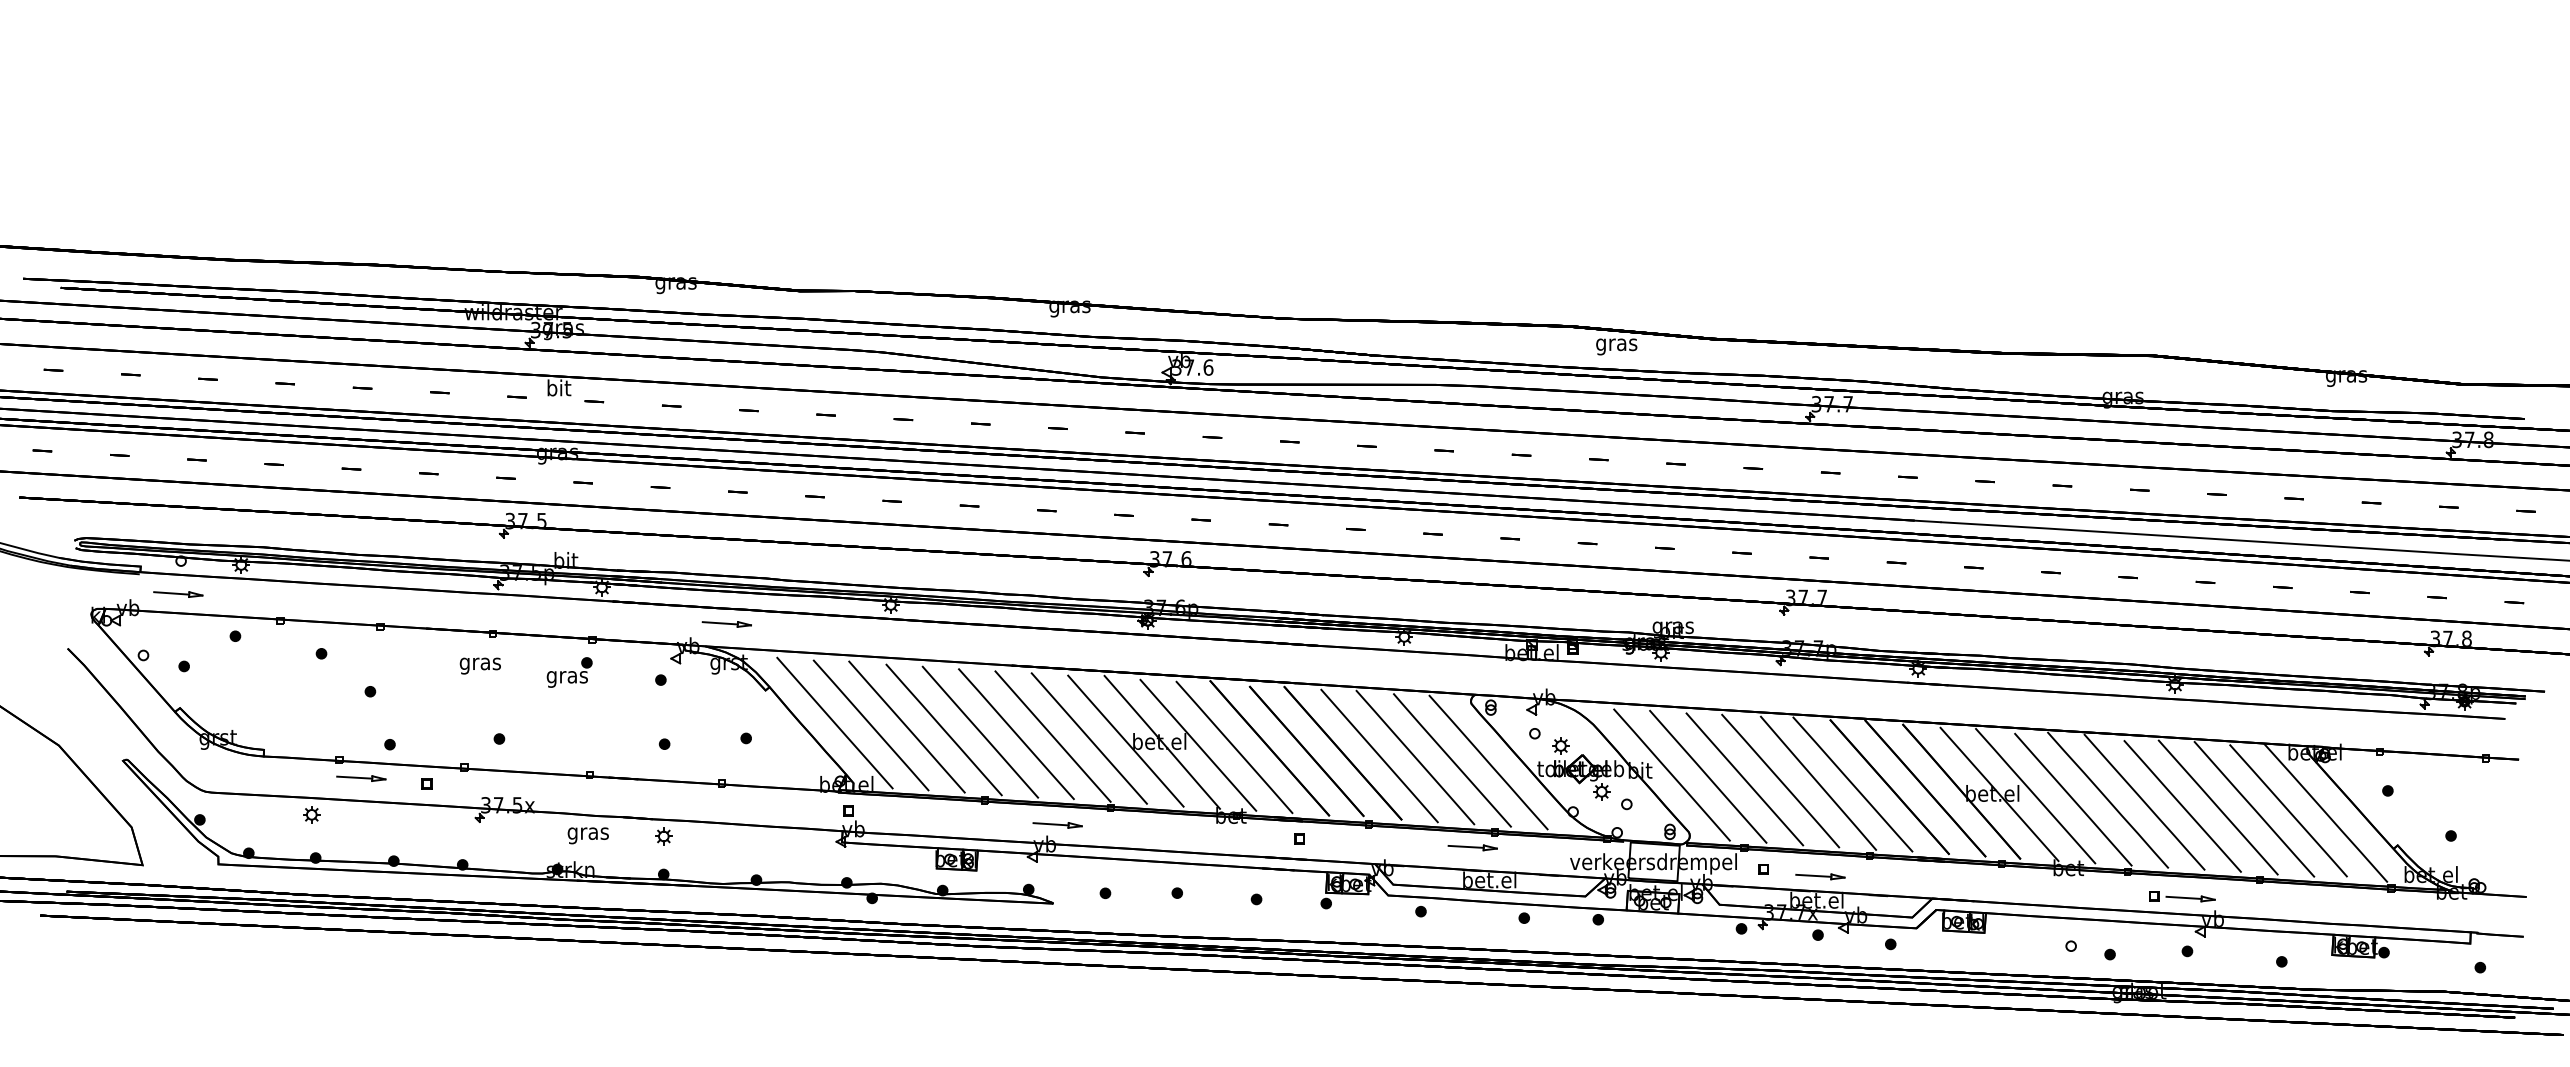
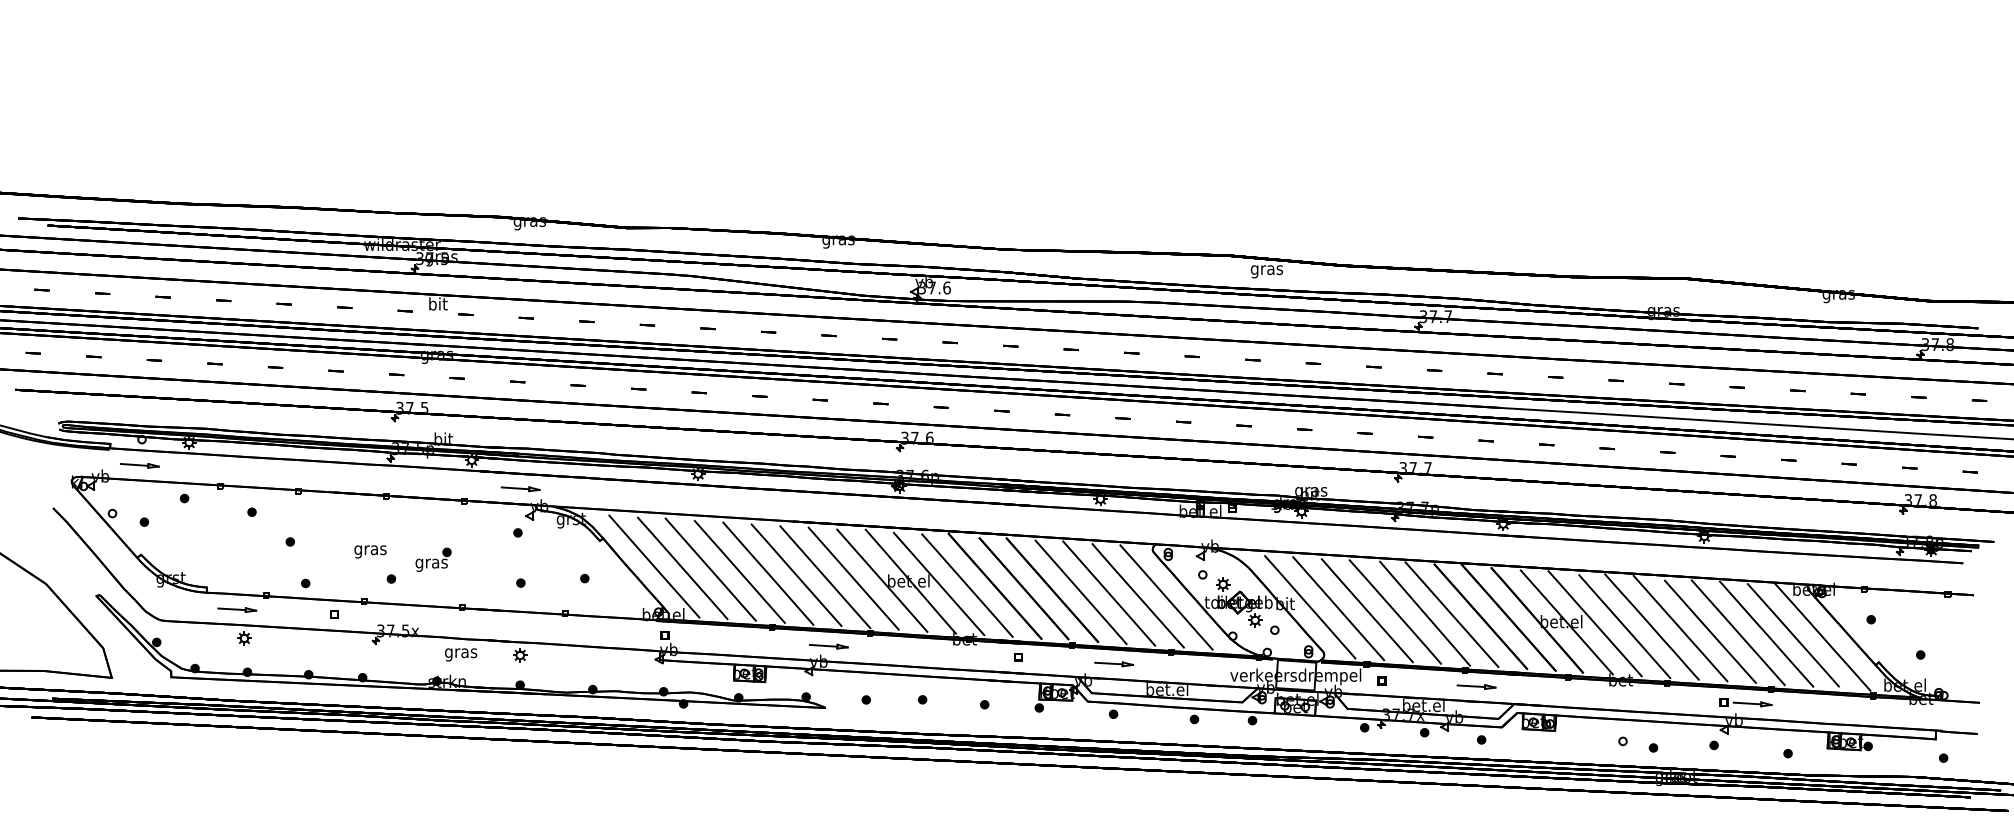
part: (726, 624) -> (520, 489), moved
text: (480, 665) -> (370, 551), moved
part: (569, 671) -> (433, 559), moved
part: (361, 777) -> (237, 609), moved
part: (1473, 848) -> (1114, 664), moved
part: (1820, 876) -> (1476, 686), moved
part: (2181, 896) -> (1745, 702), moved

